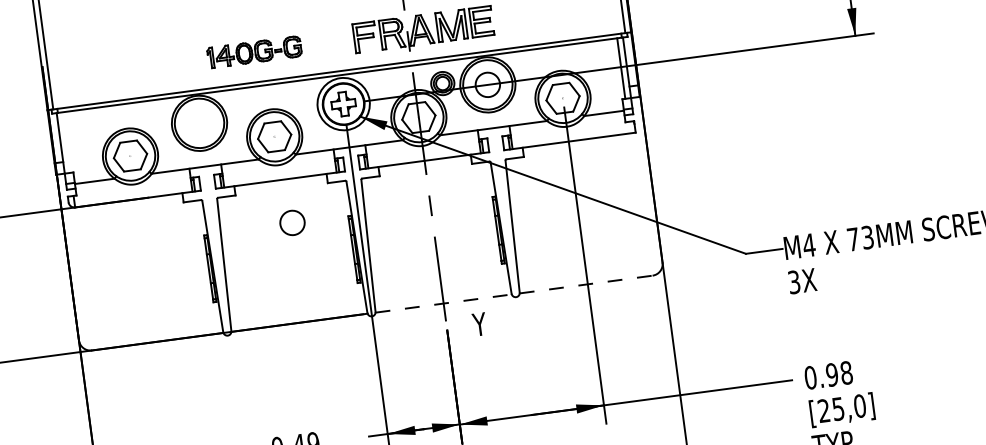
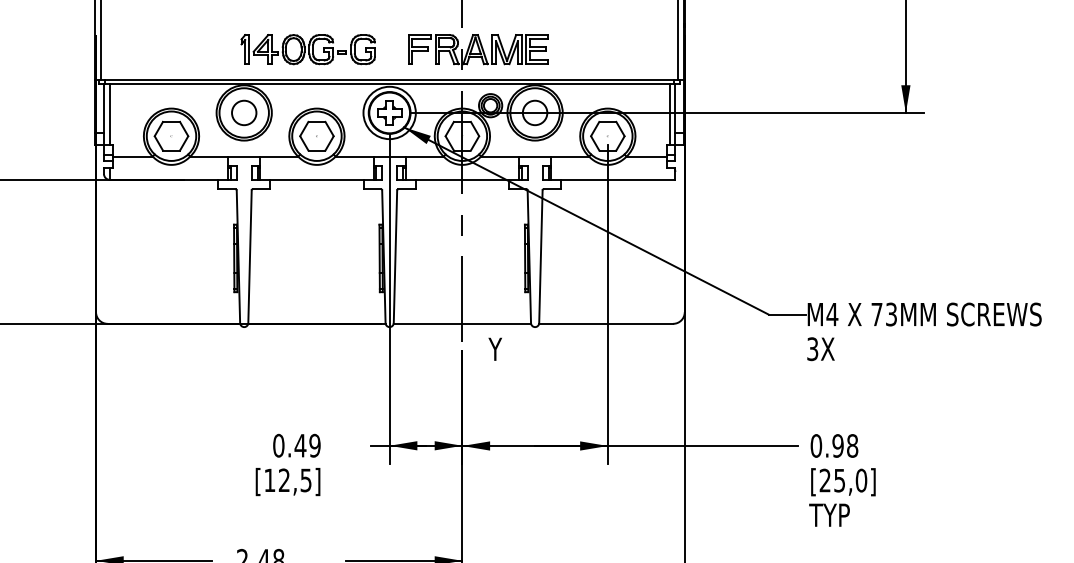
part: (253, 52) -> (307, 49), size x1.43
line: (66, 141) -> (109, 113), added
circle: (292, 222) -> (244, 112), moved
line: (586, 284) -> (606, 323), dashed -> solid
line: (443, 303) -> (462, 323), dashed -> solid

